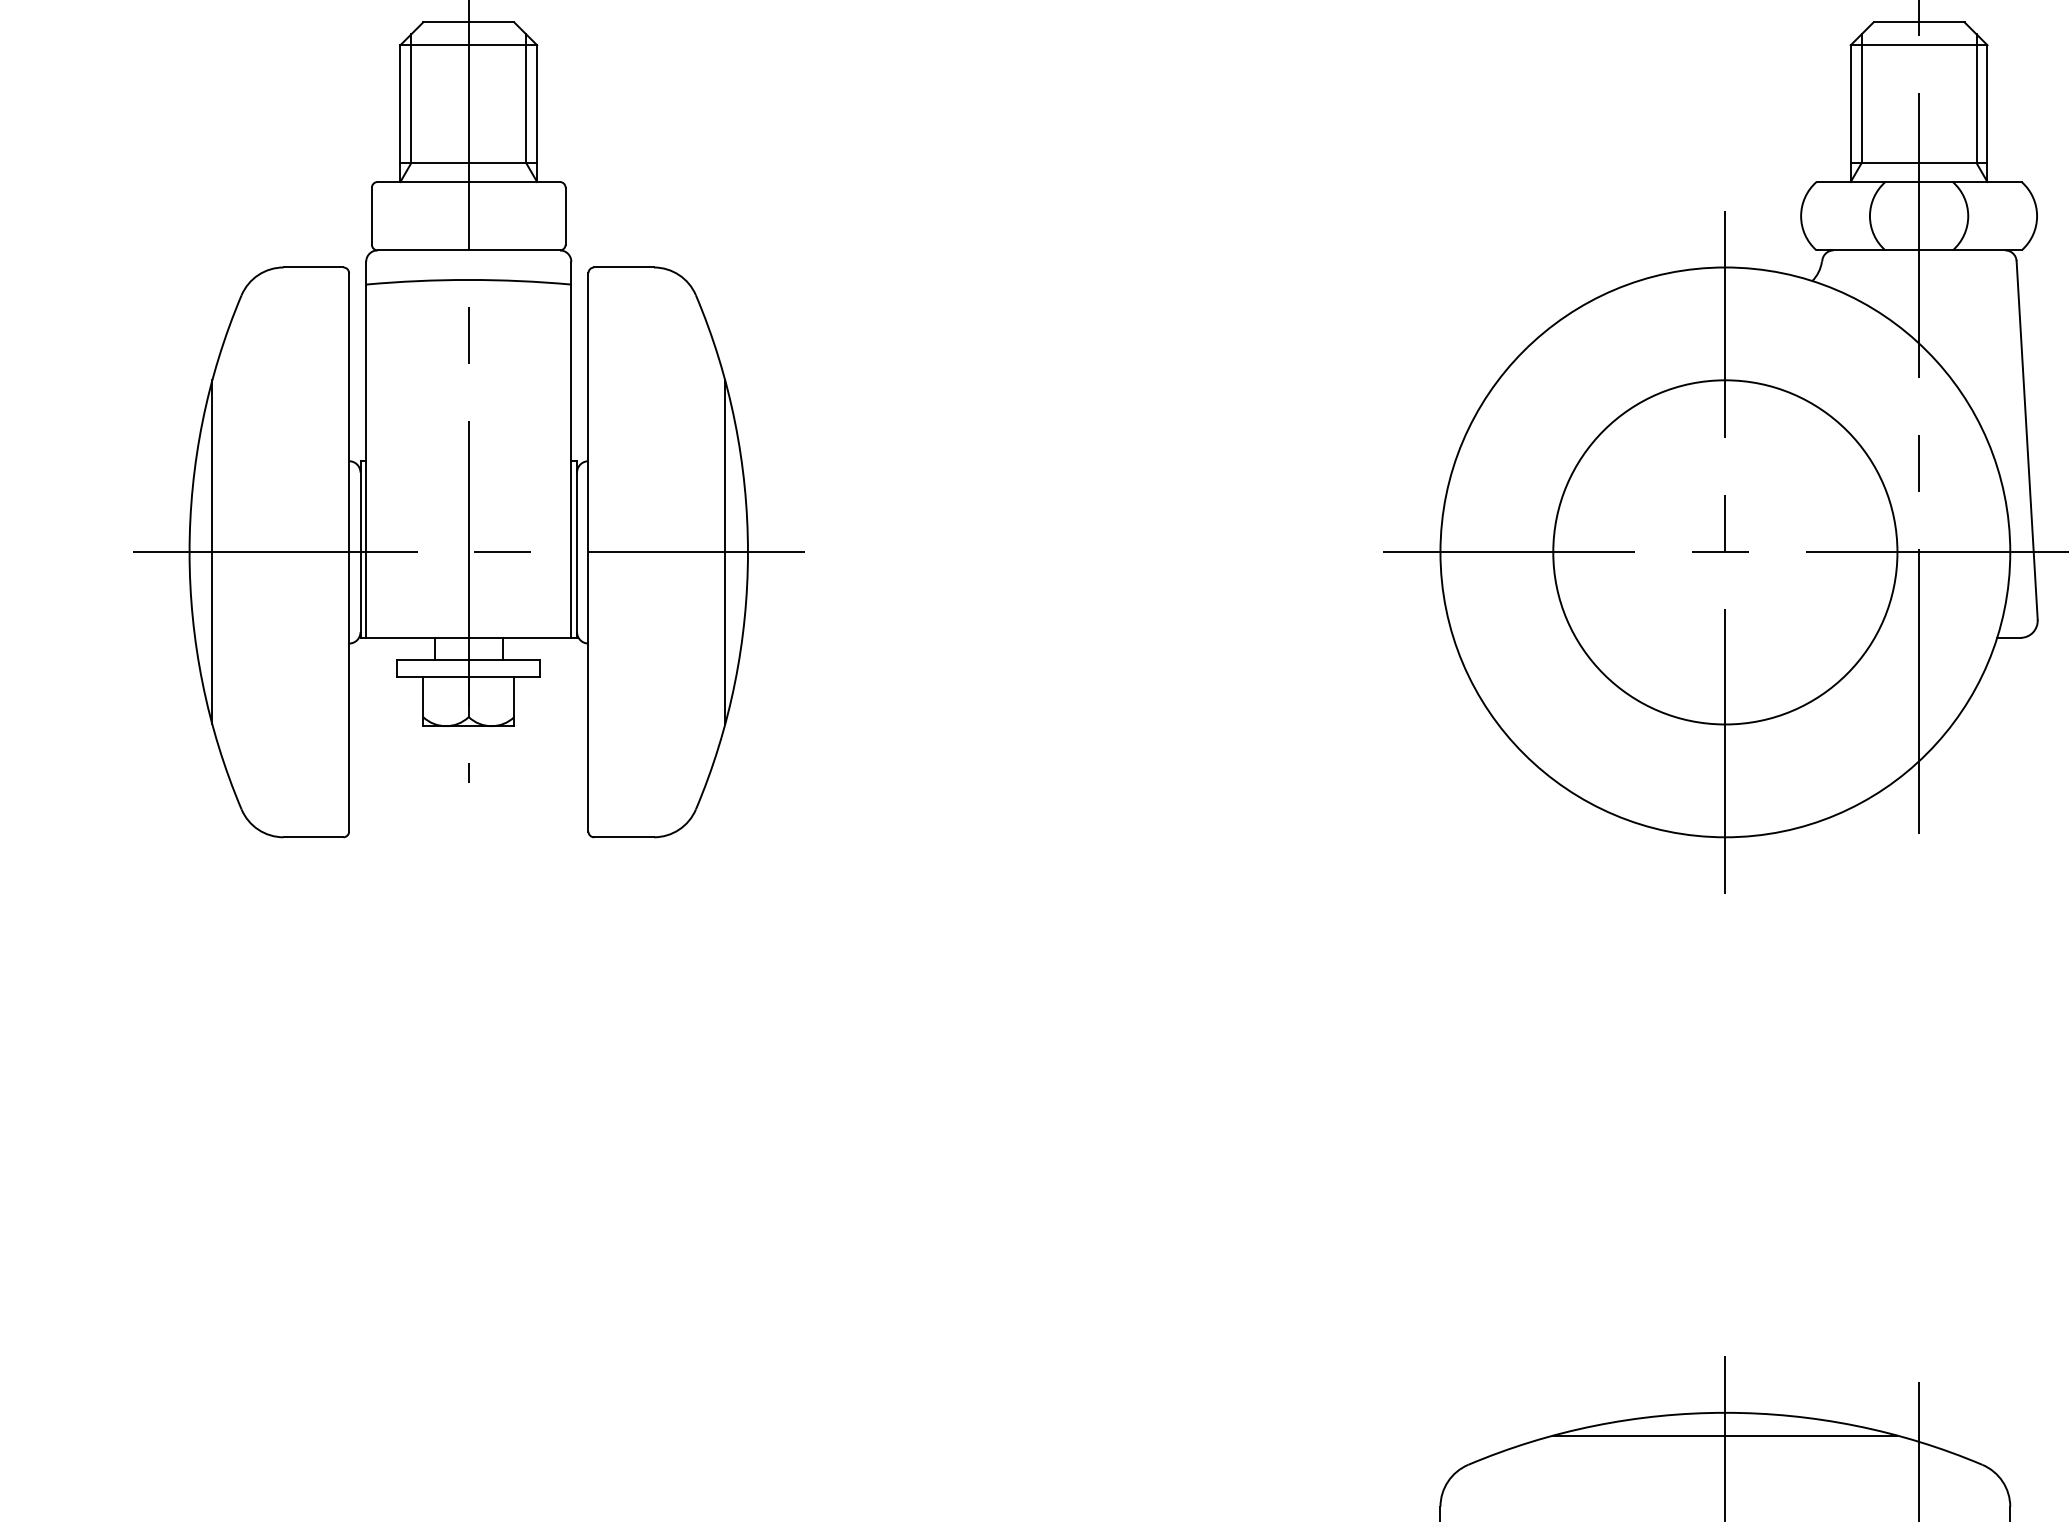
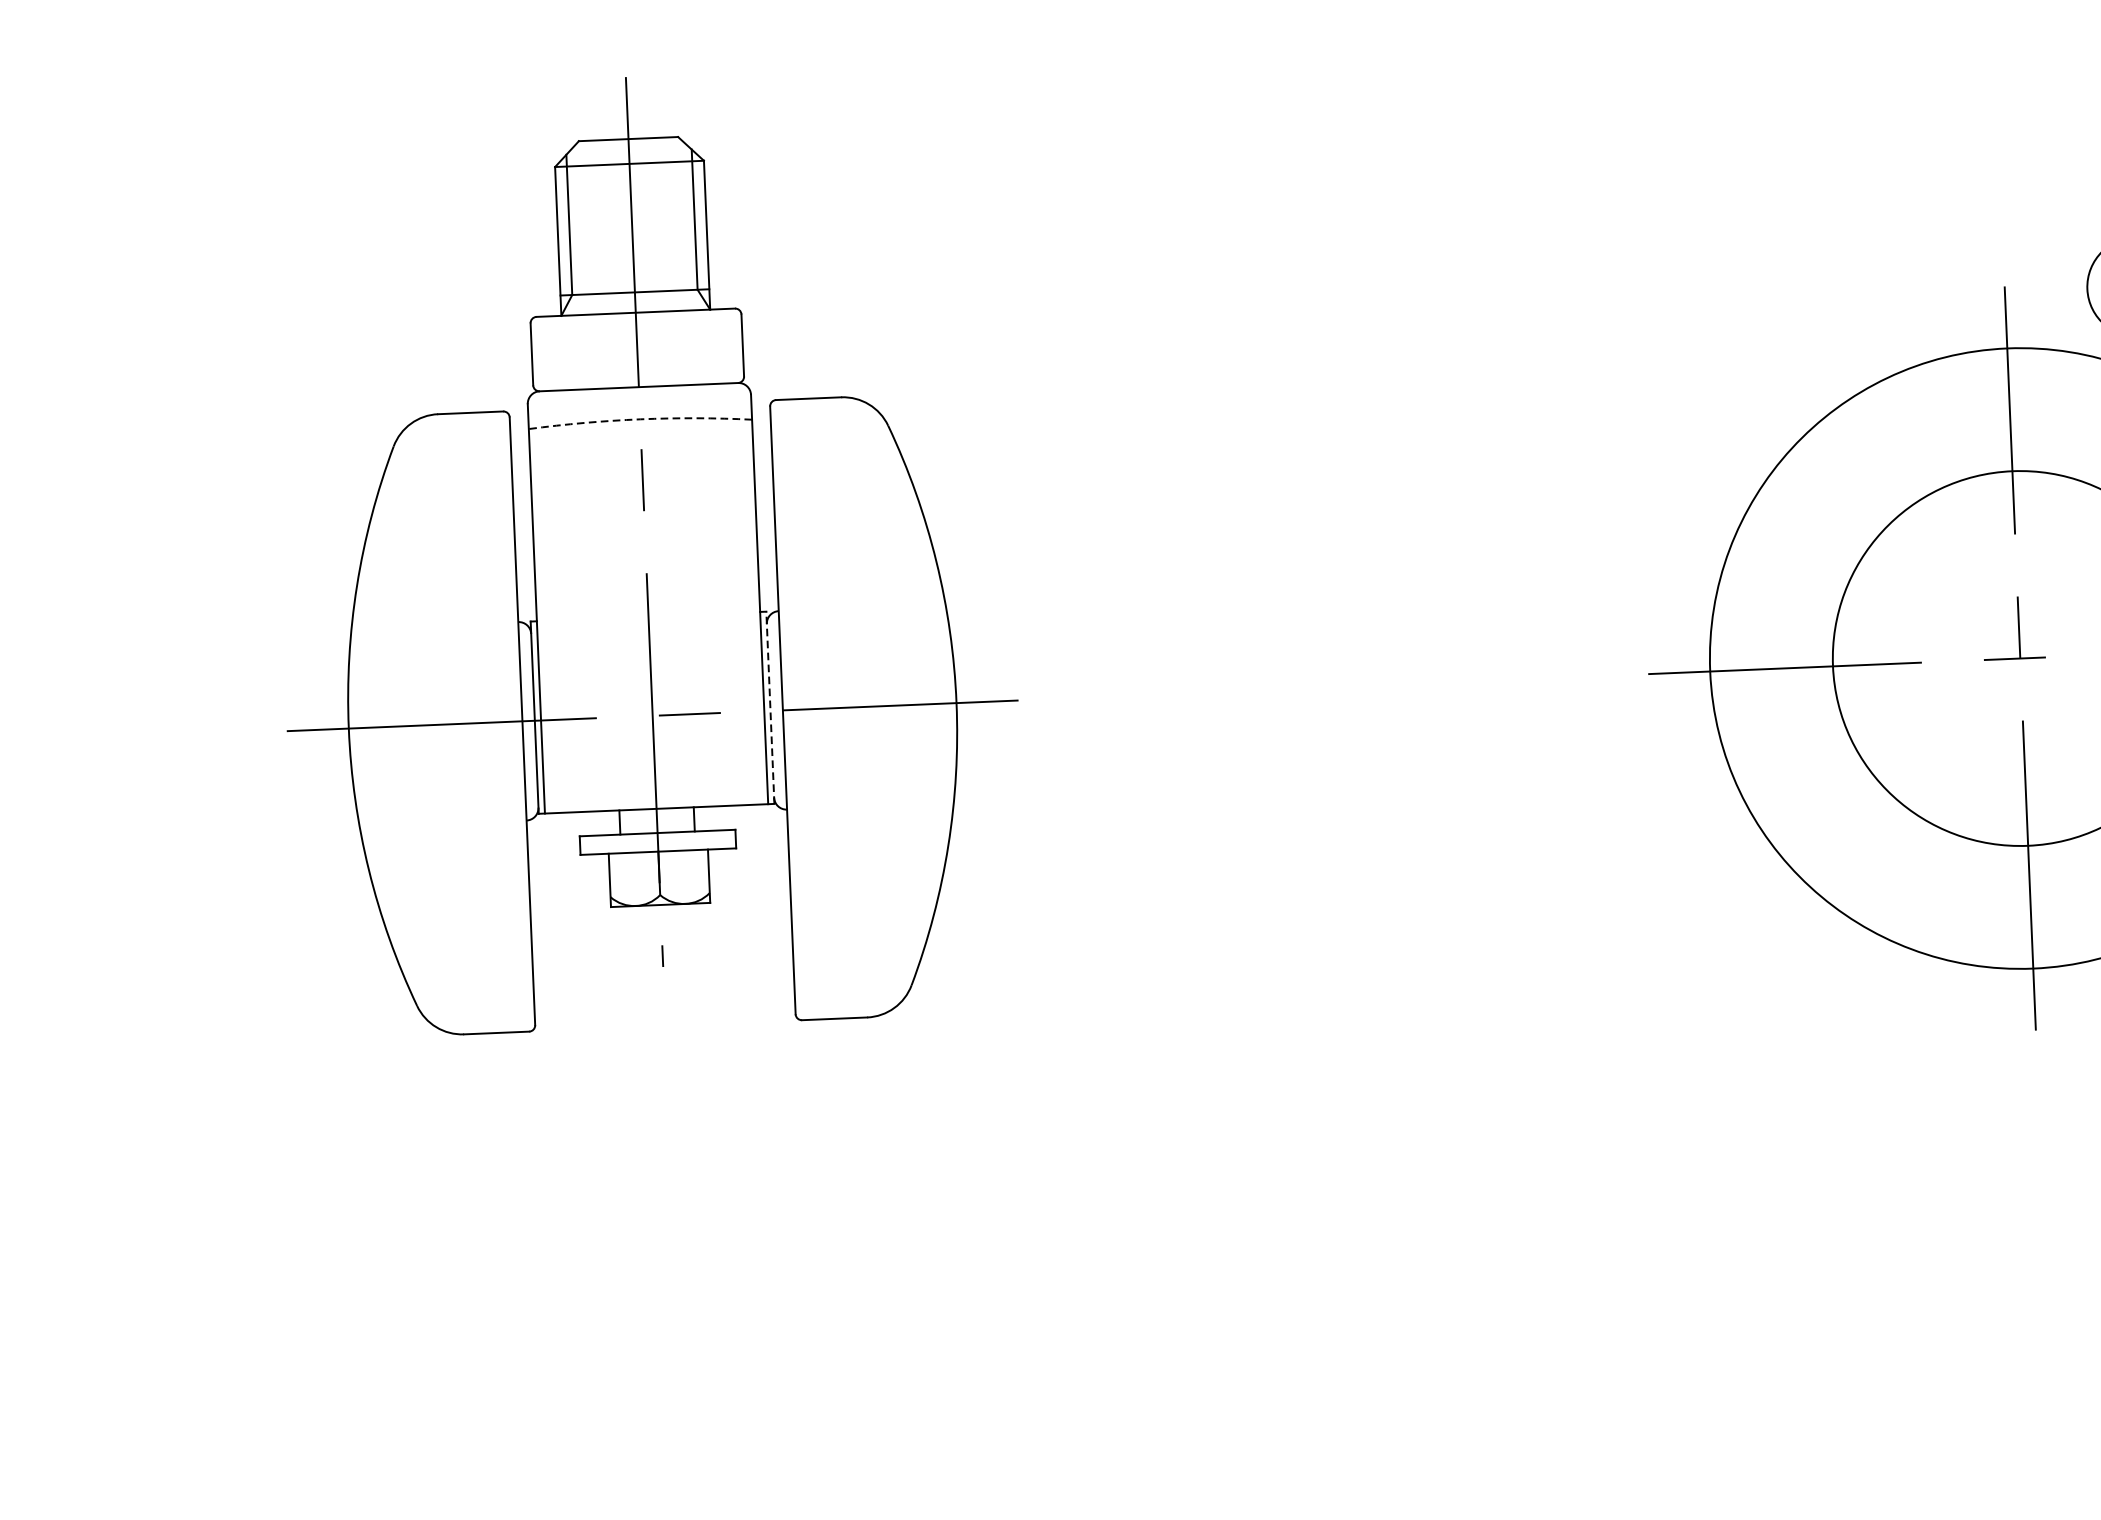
arc: (468, 279) -> (639, 418), solid -> dashed
line: (577, 549) -> (770, 707), solid -> dashed
line: (212, 552) -> (373, 727), removed
line: (725, 552) -> (932, 704), removed

